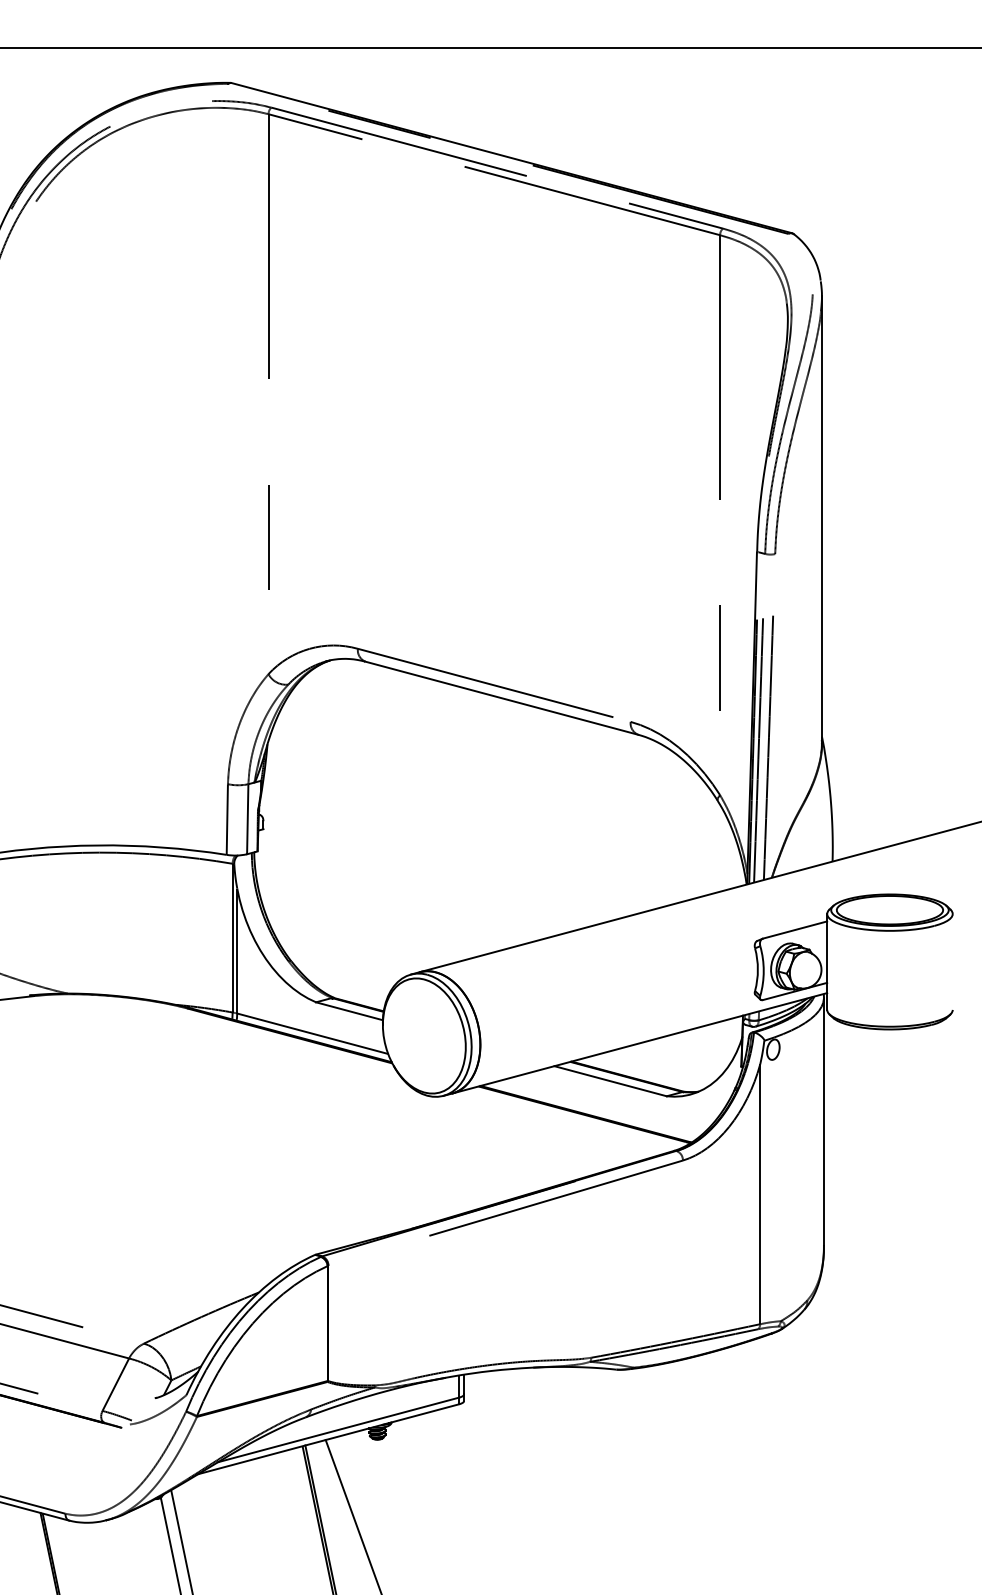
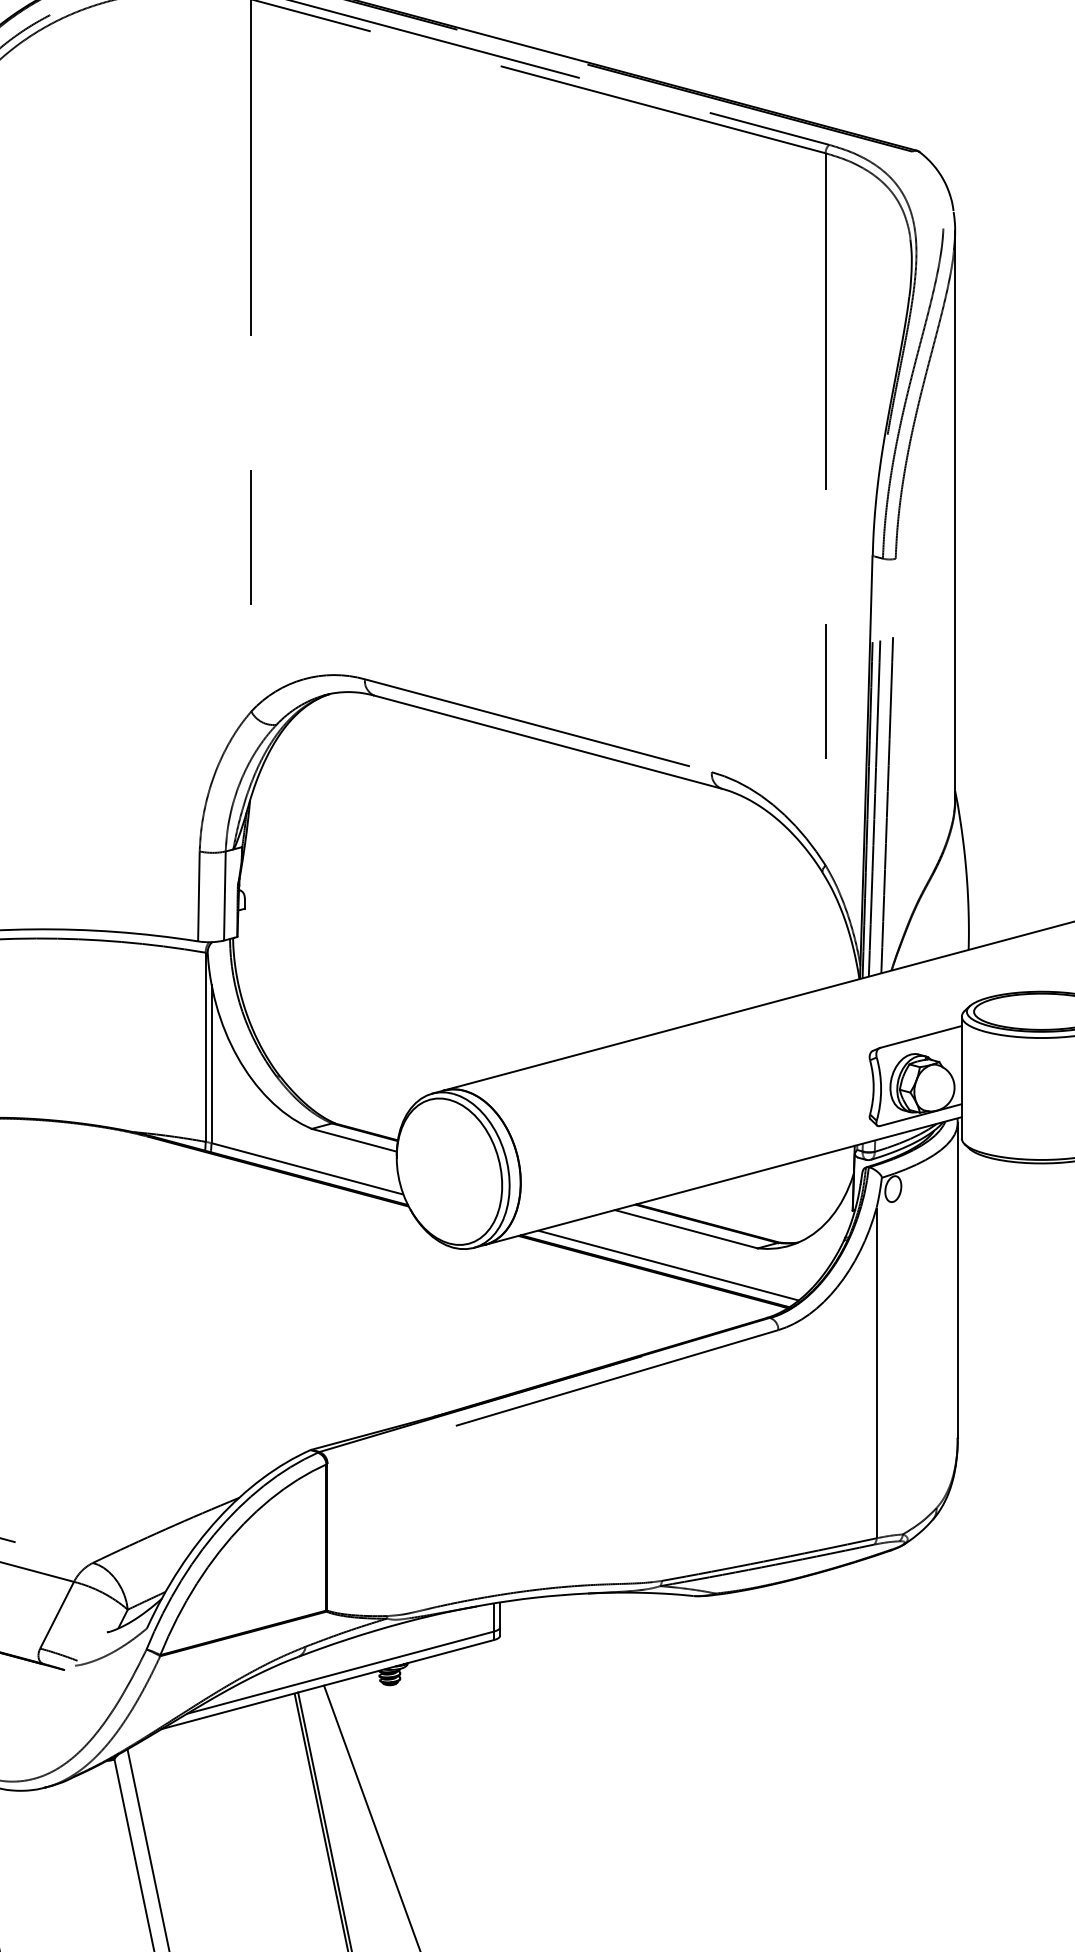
line: (596, 1109) -> (668, 1265), added

